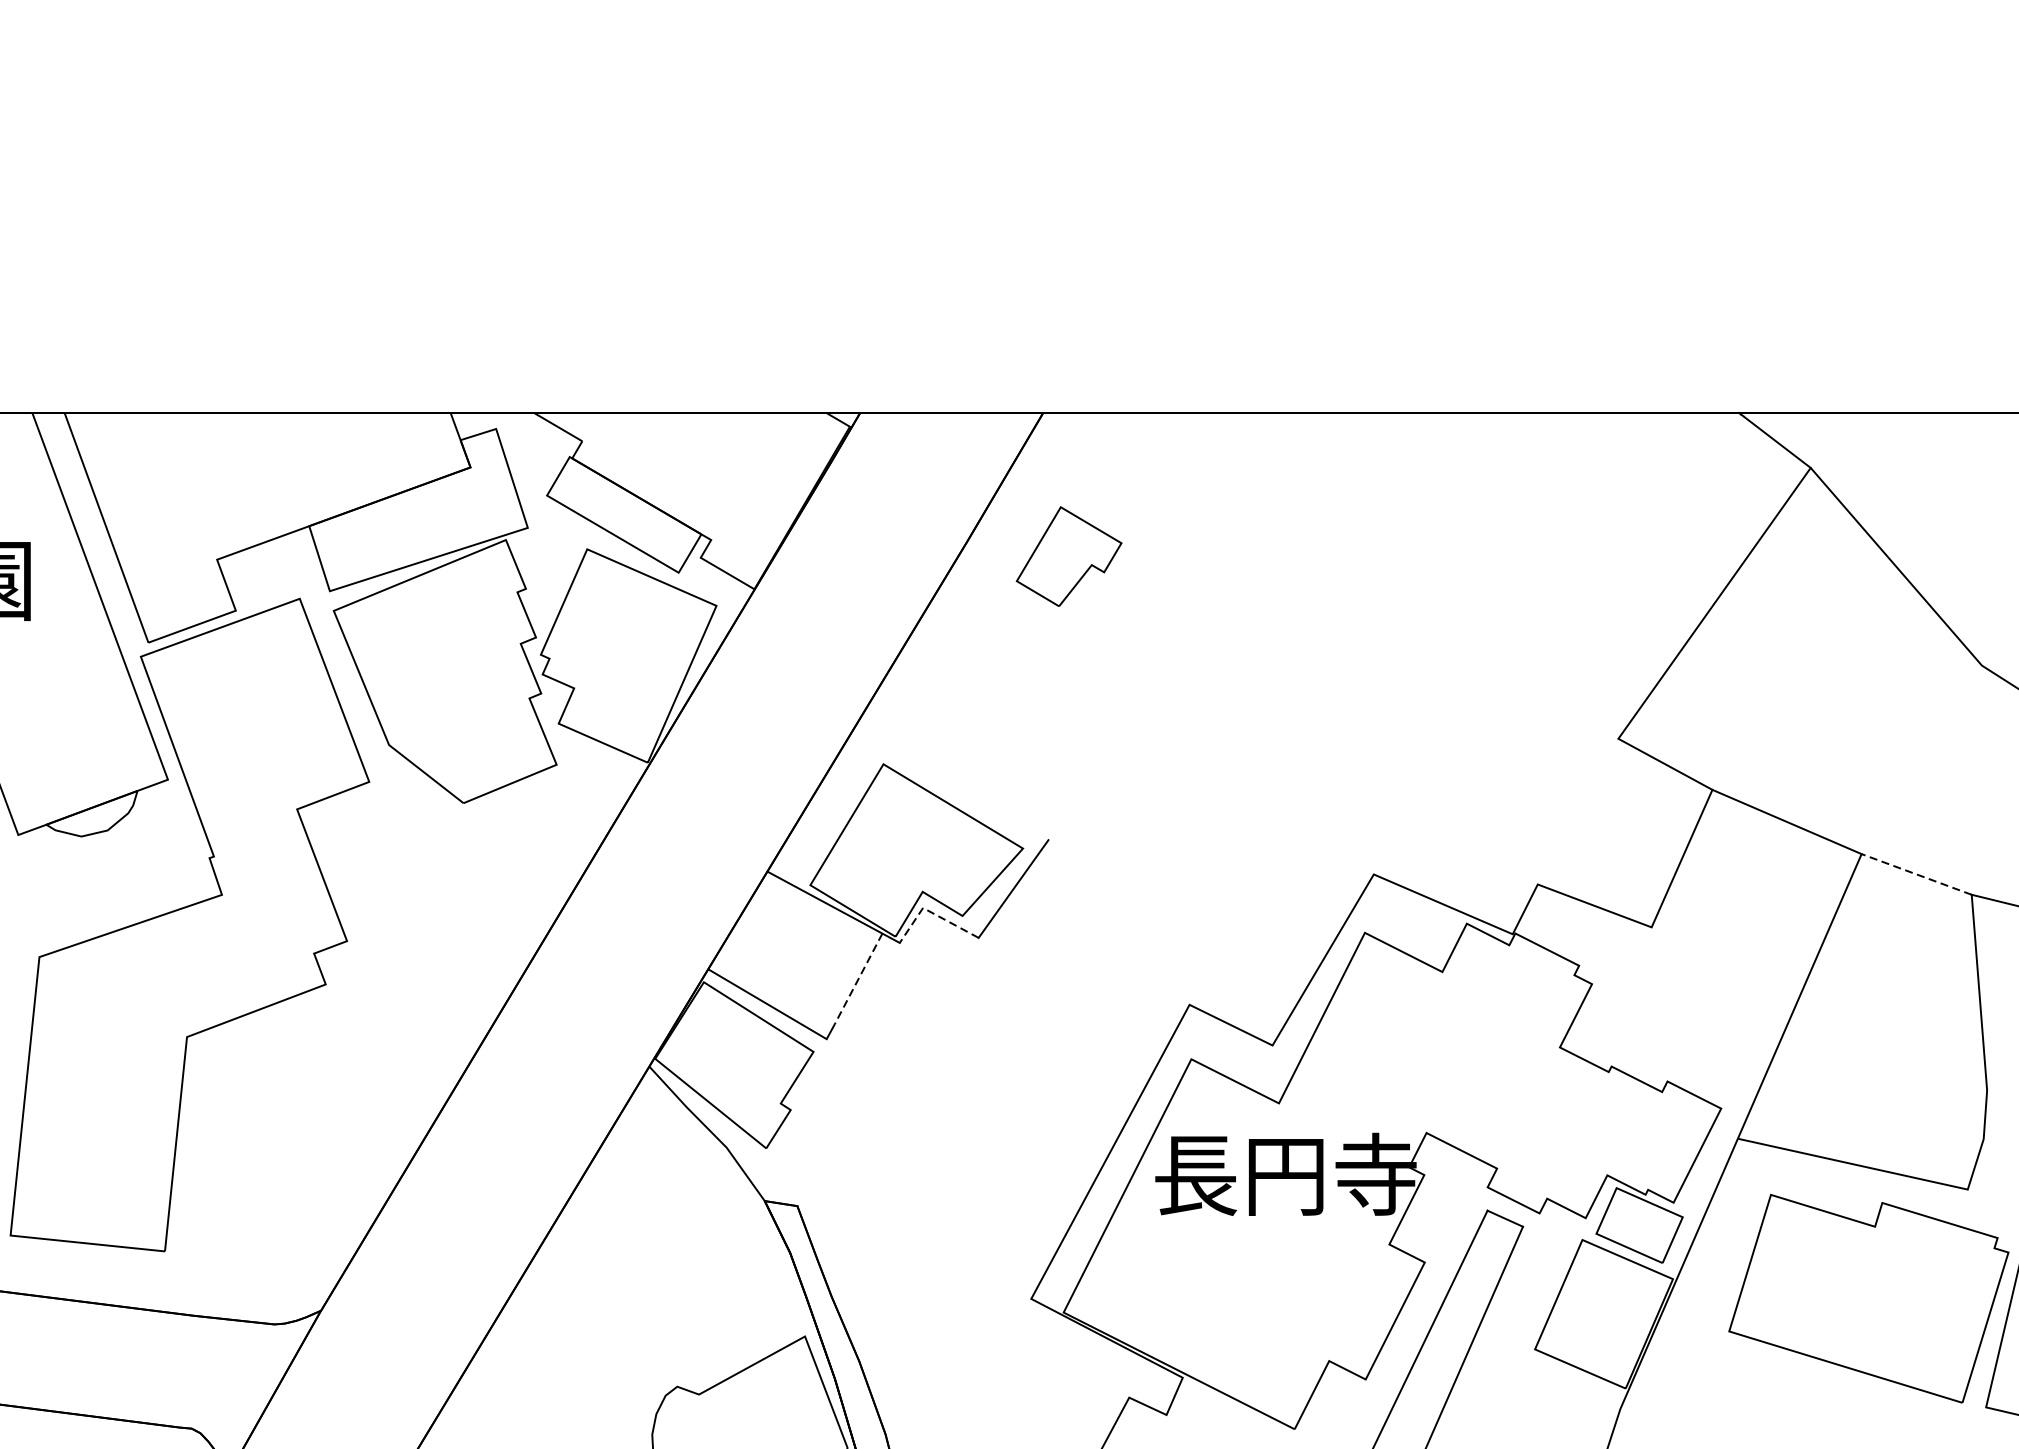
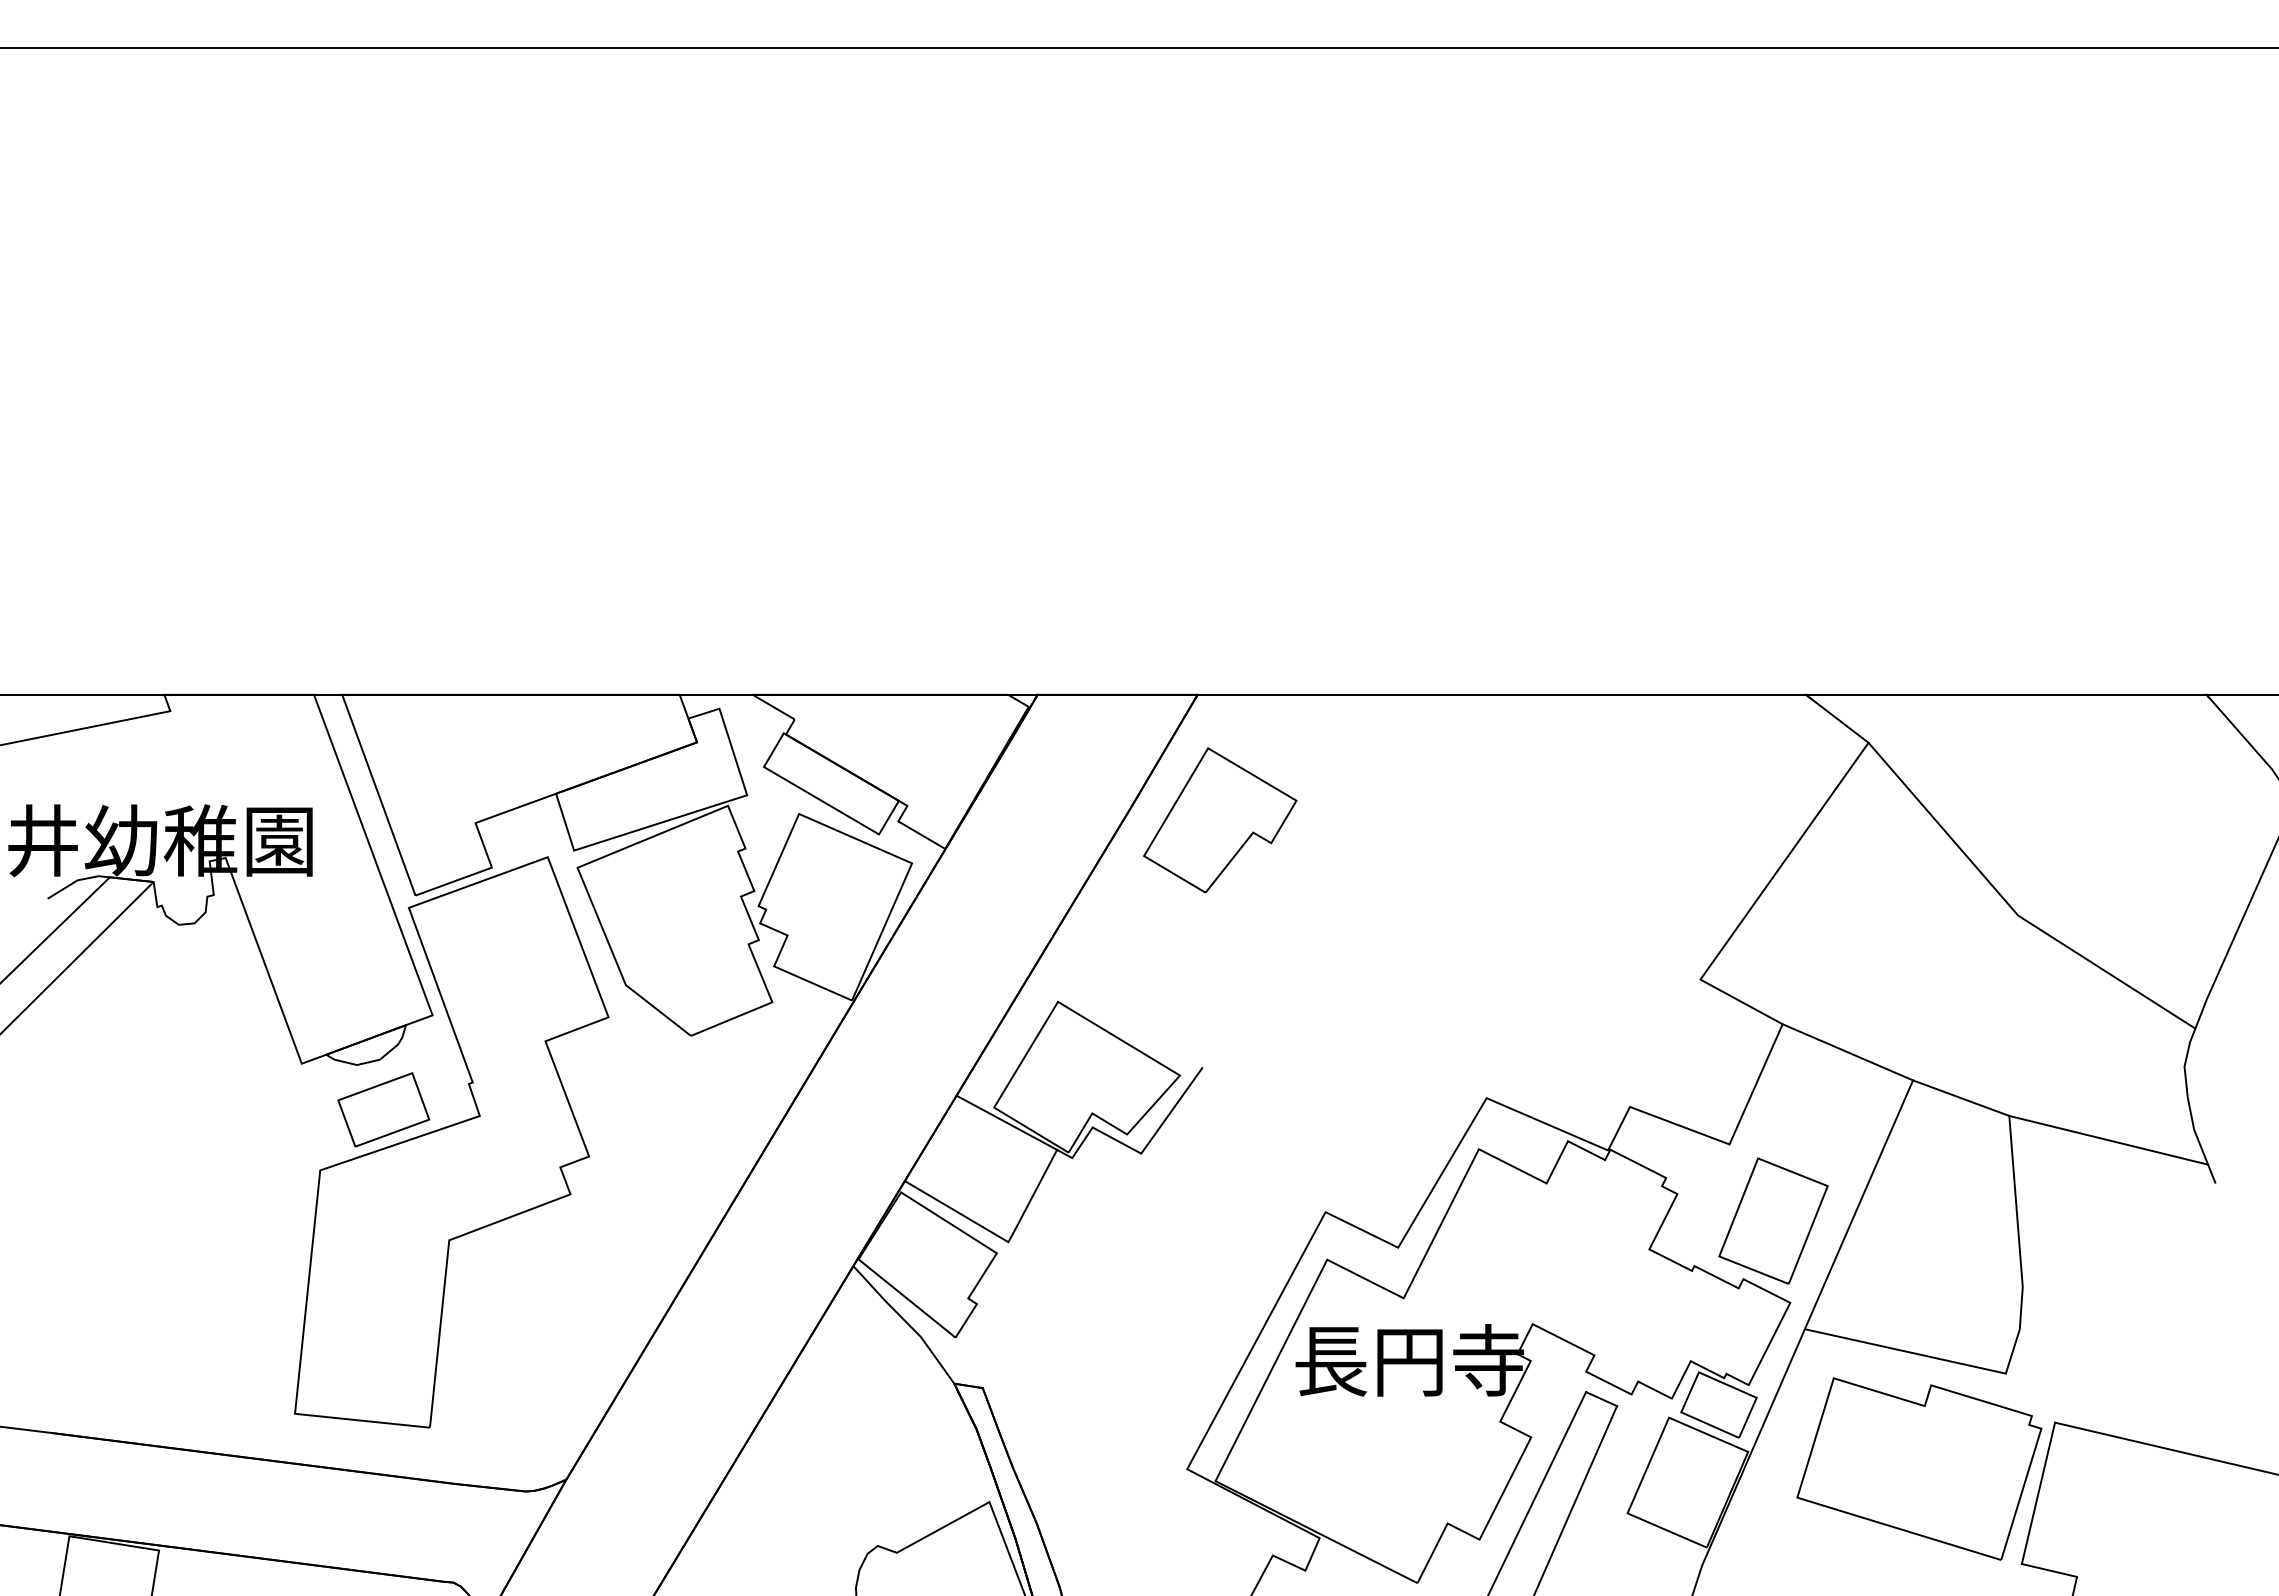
part: (1069, 556) -> (1220, 820), size x1.67
line: (1915, 873) -> (1960, 1097), dashed -> solid
part: (111, 887) -> (383, 1109), added
line: (932, 912) -> (1100, 1131), dashed -> solid
line: (858, 978) -> (1036, 1189), dashed -> solid
part: (1701, 1014) -> (1773, 1220), added

